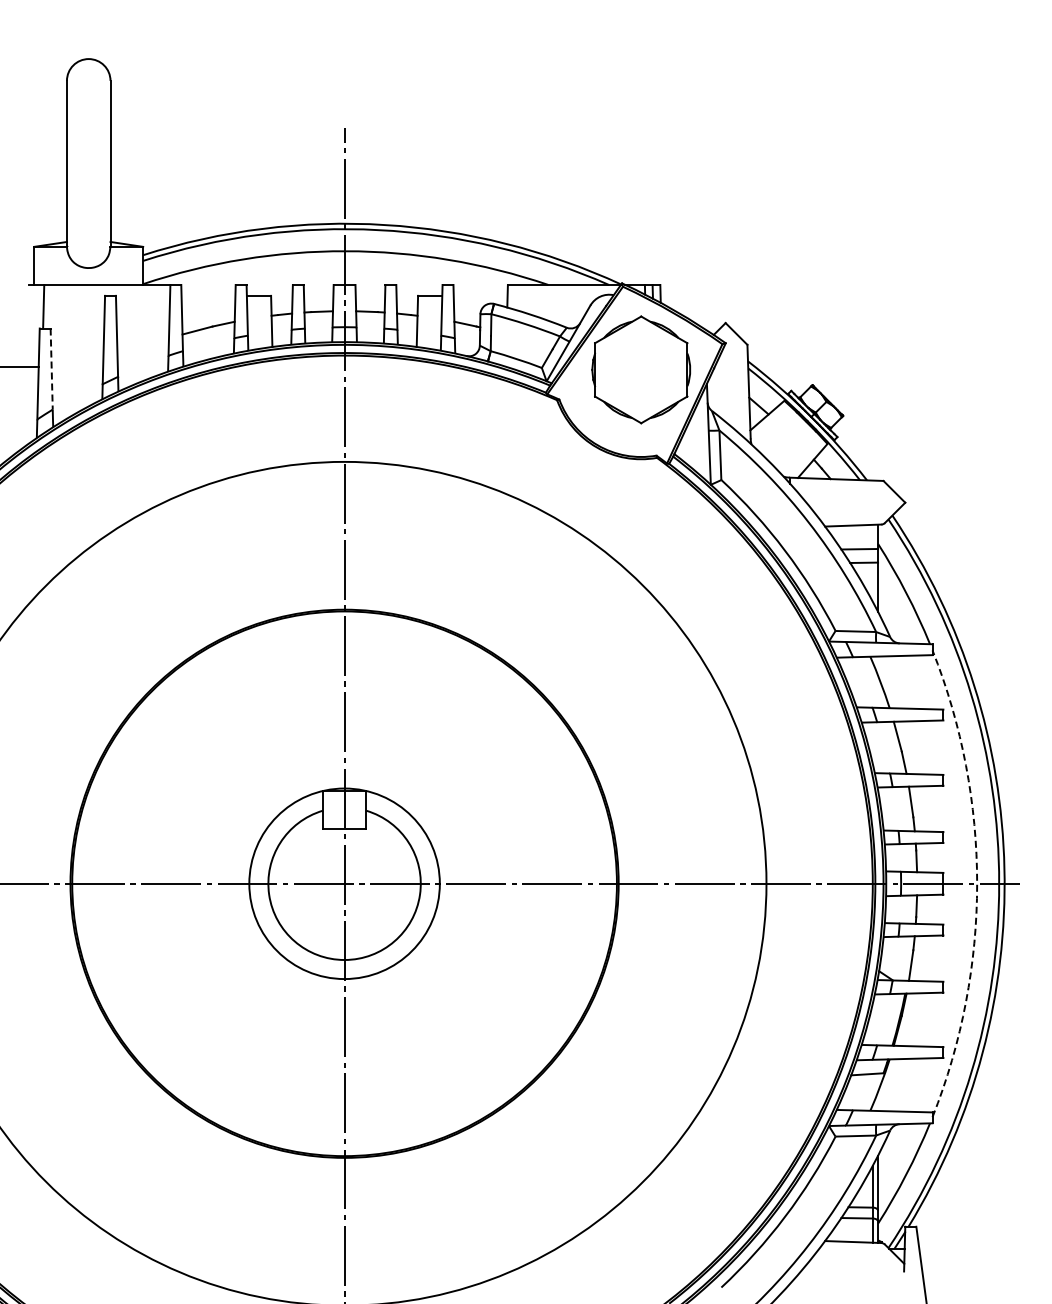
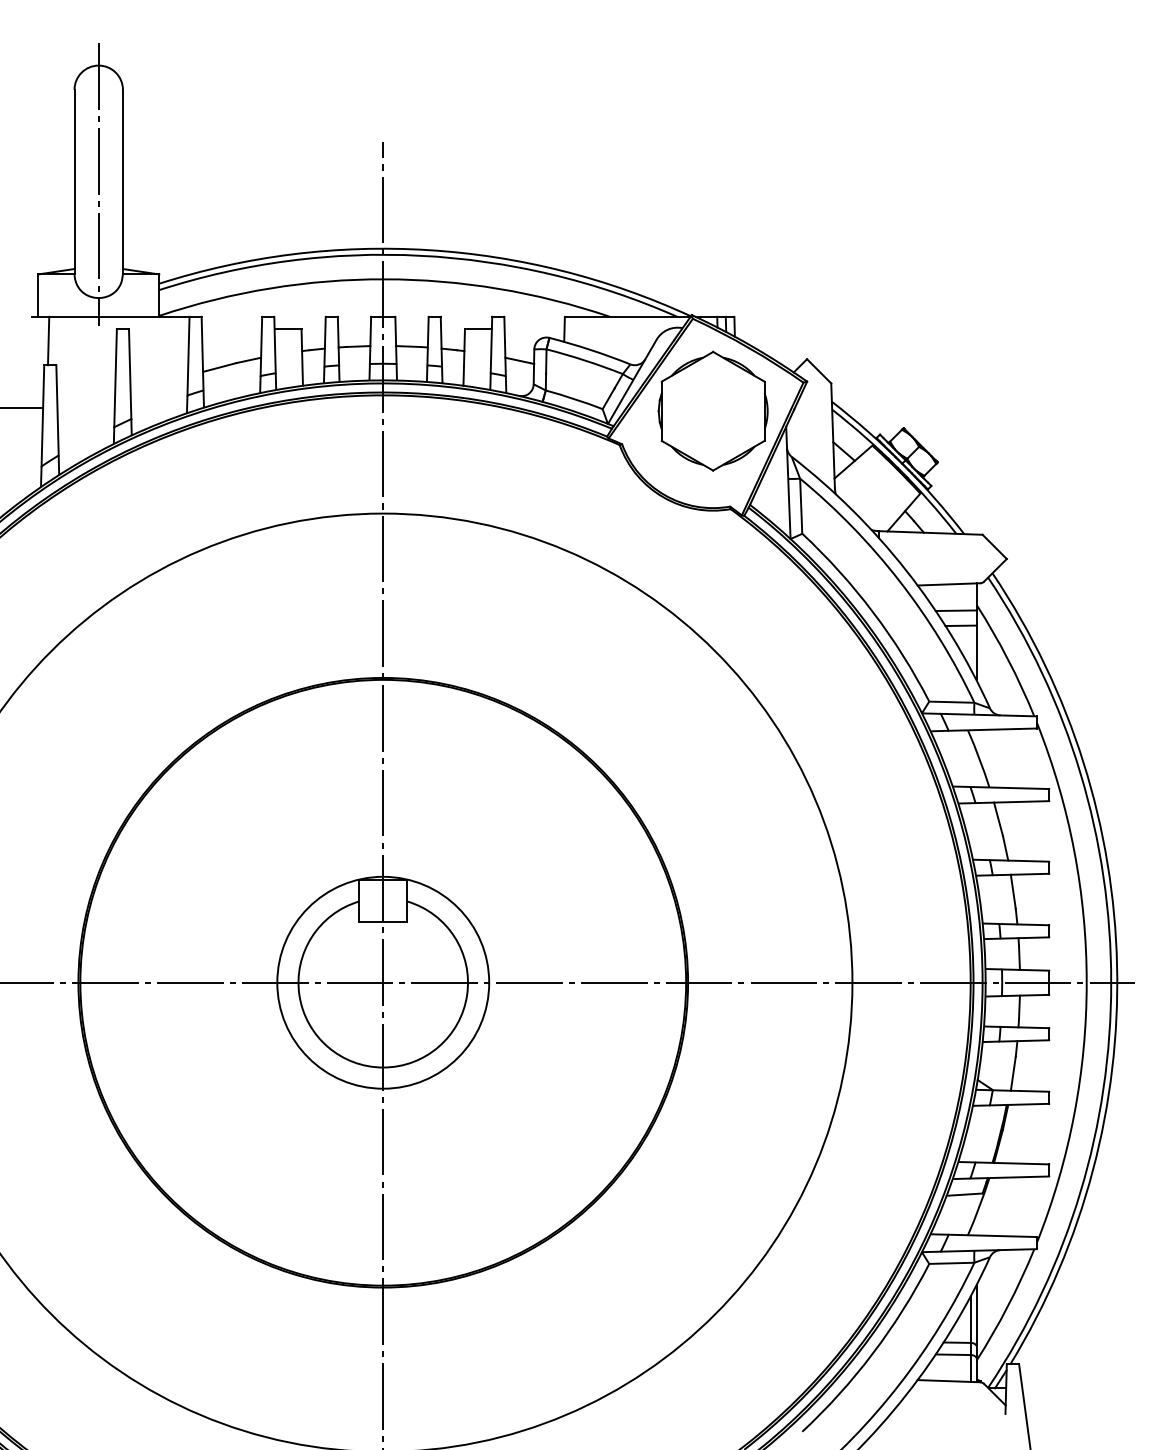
line: (88, 166) -> (98, 185), added
line: (51, 369) -> (57, 410), dashed -> solid
arc: (977, 883) -> (1087, 982), dashed -> solid

